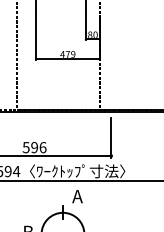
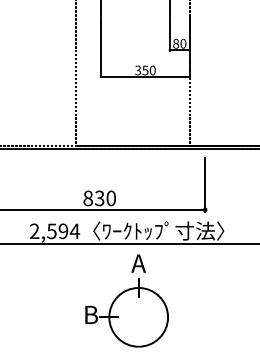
text: (67, 54) -> (144, 70), 479 -> 350
text: (34, 147) -> (99, 198), 596 -> 830
text: (77, 196) -> (138, 263), moved

